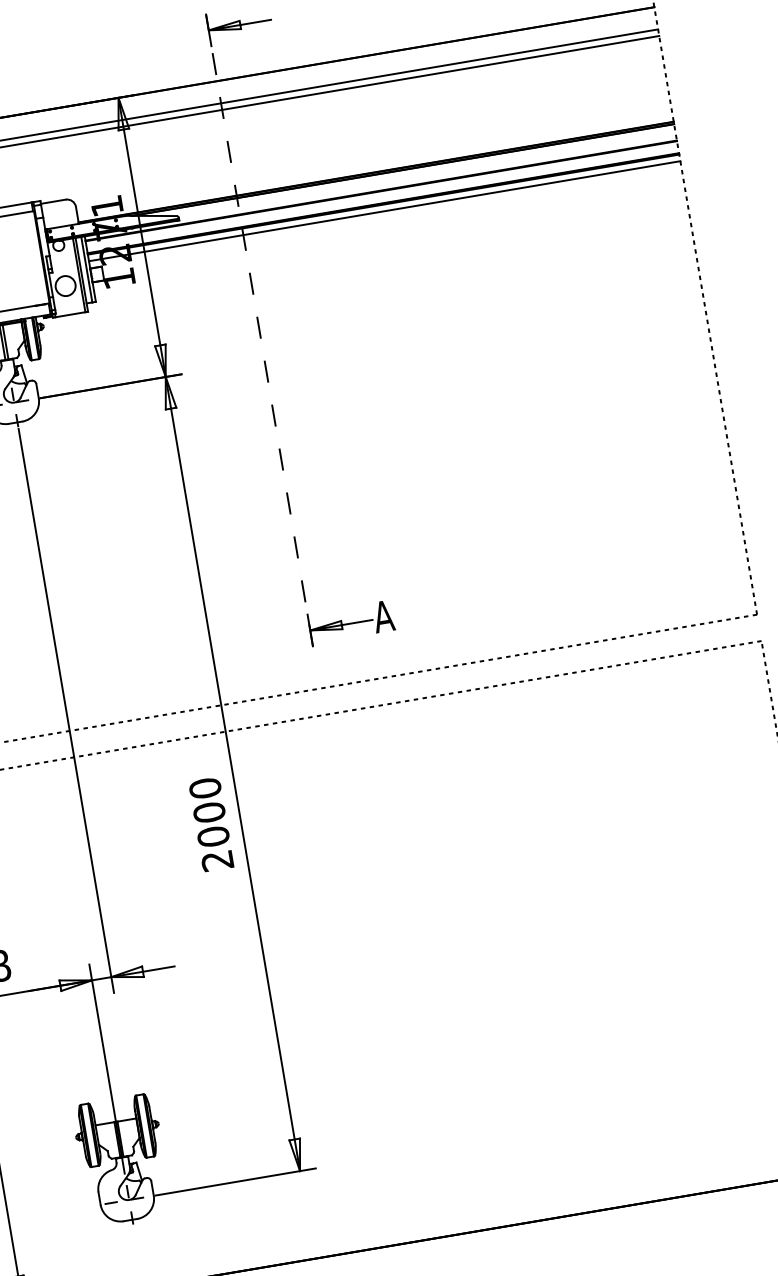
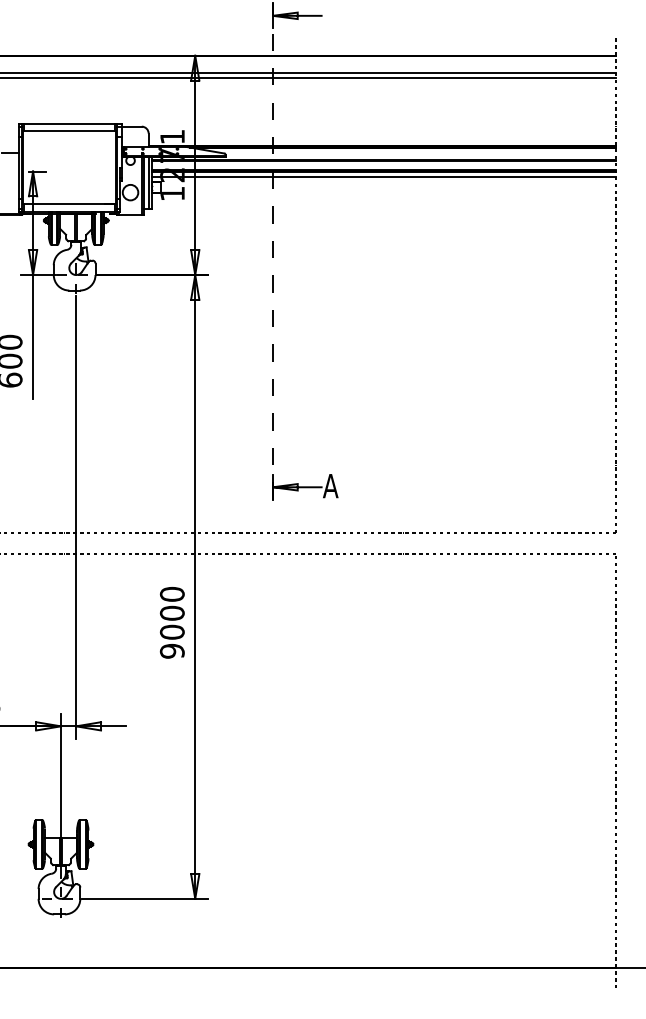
text: (217, 859) -> (172, 650), 2000 -> 9000

